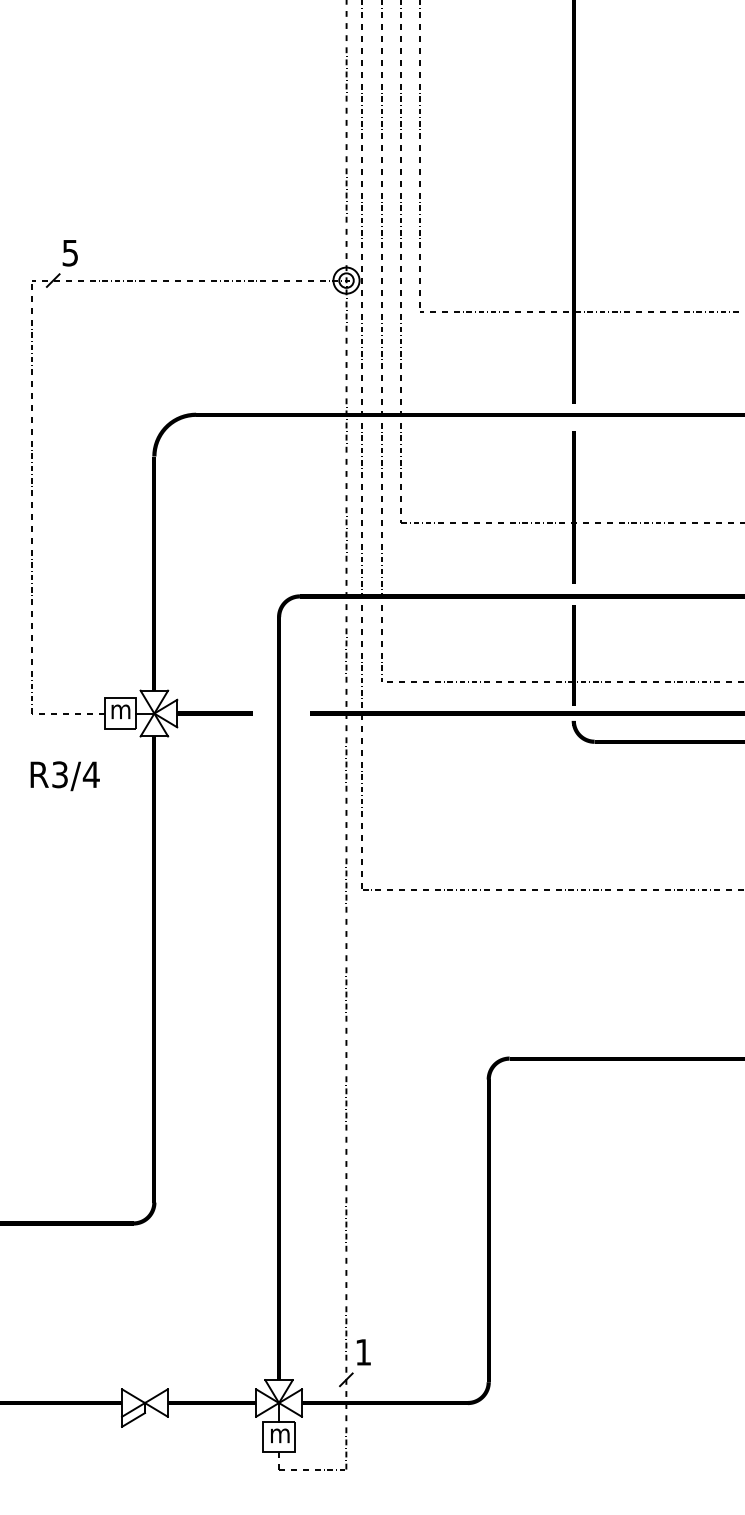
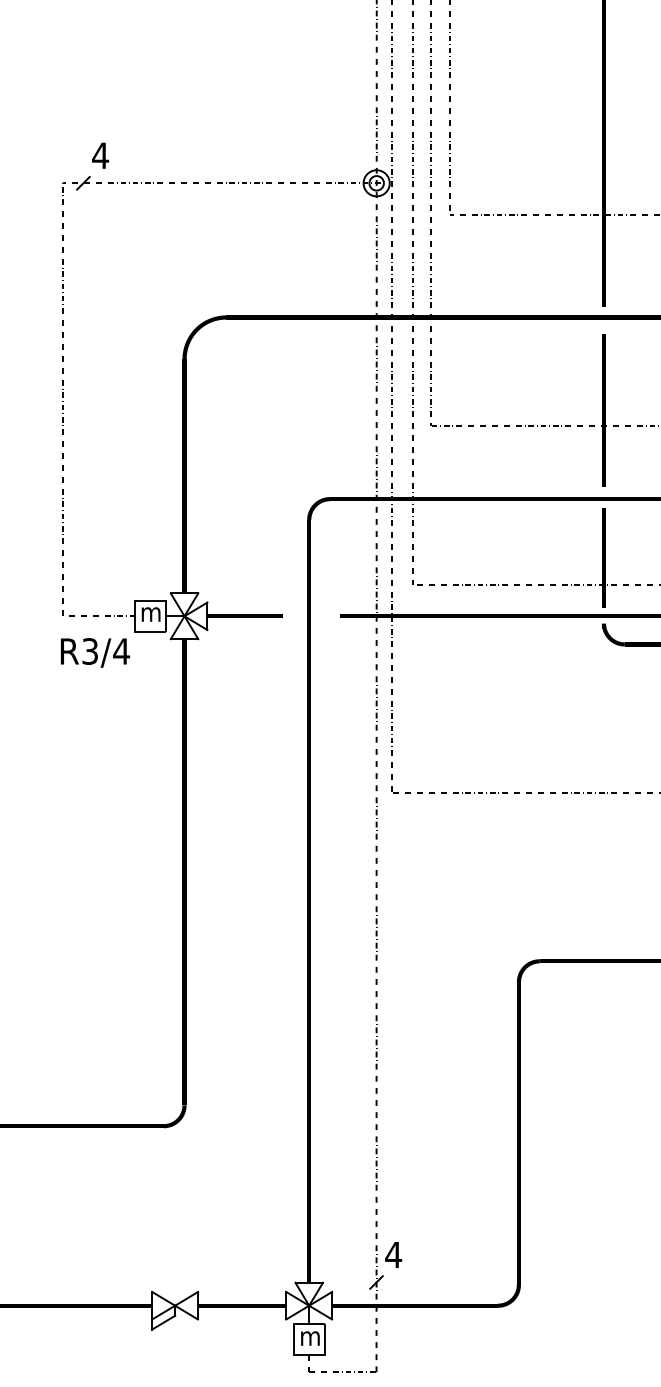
text: (69, 253) -> (99, 156), 5 -> 4
text: (64, 776) -> (94, 653), moved
text: (363, 1352) -> (393, 1255), 1 -> 4

